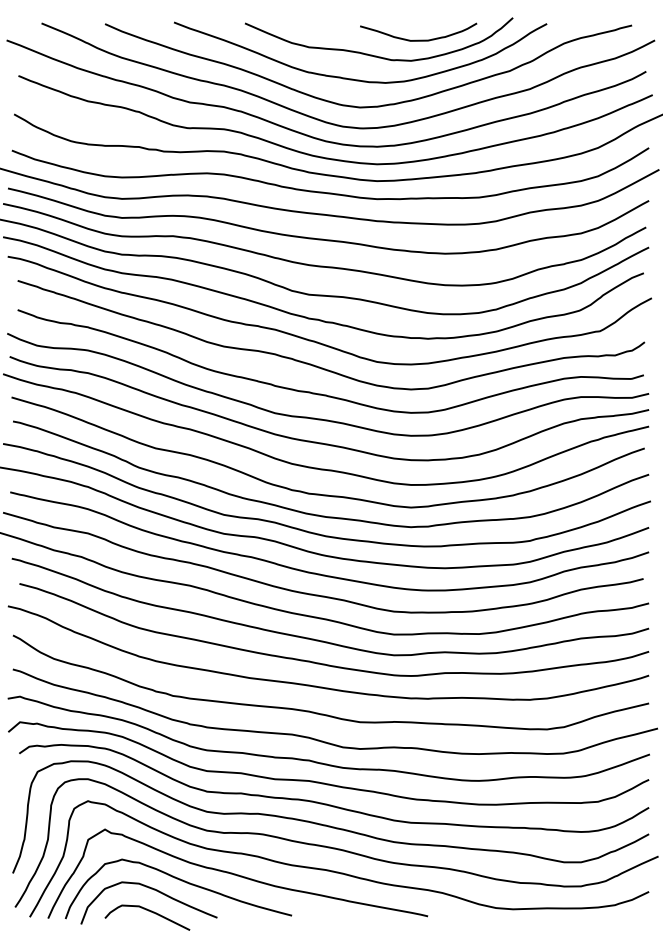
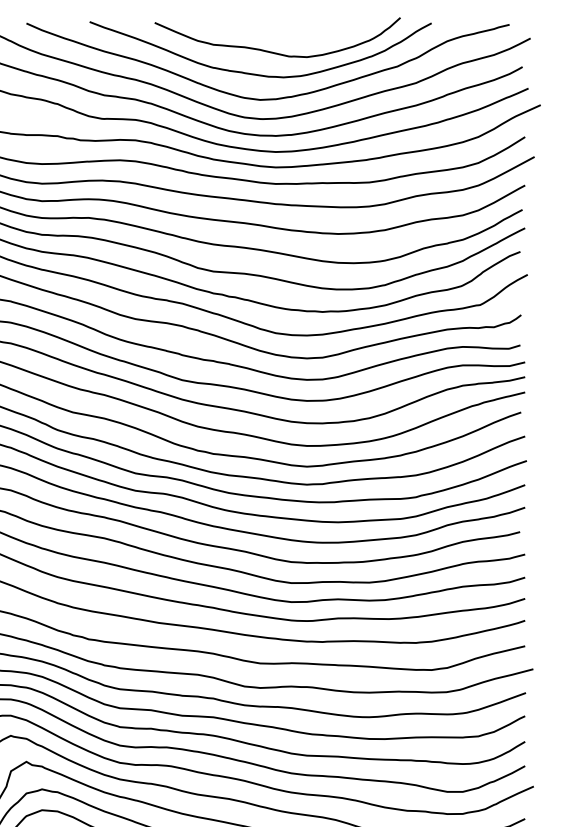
curve: (418, 39) -> (313, 37), removed

